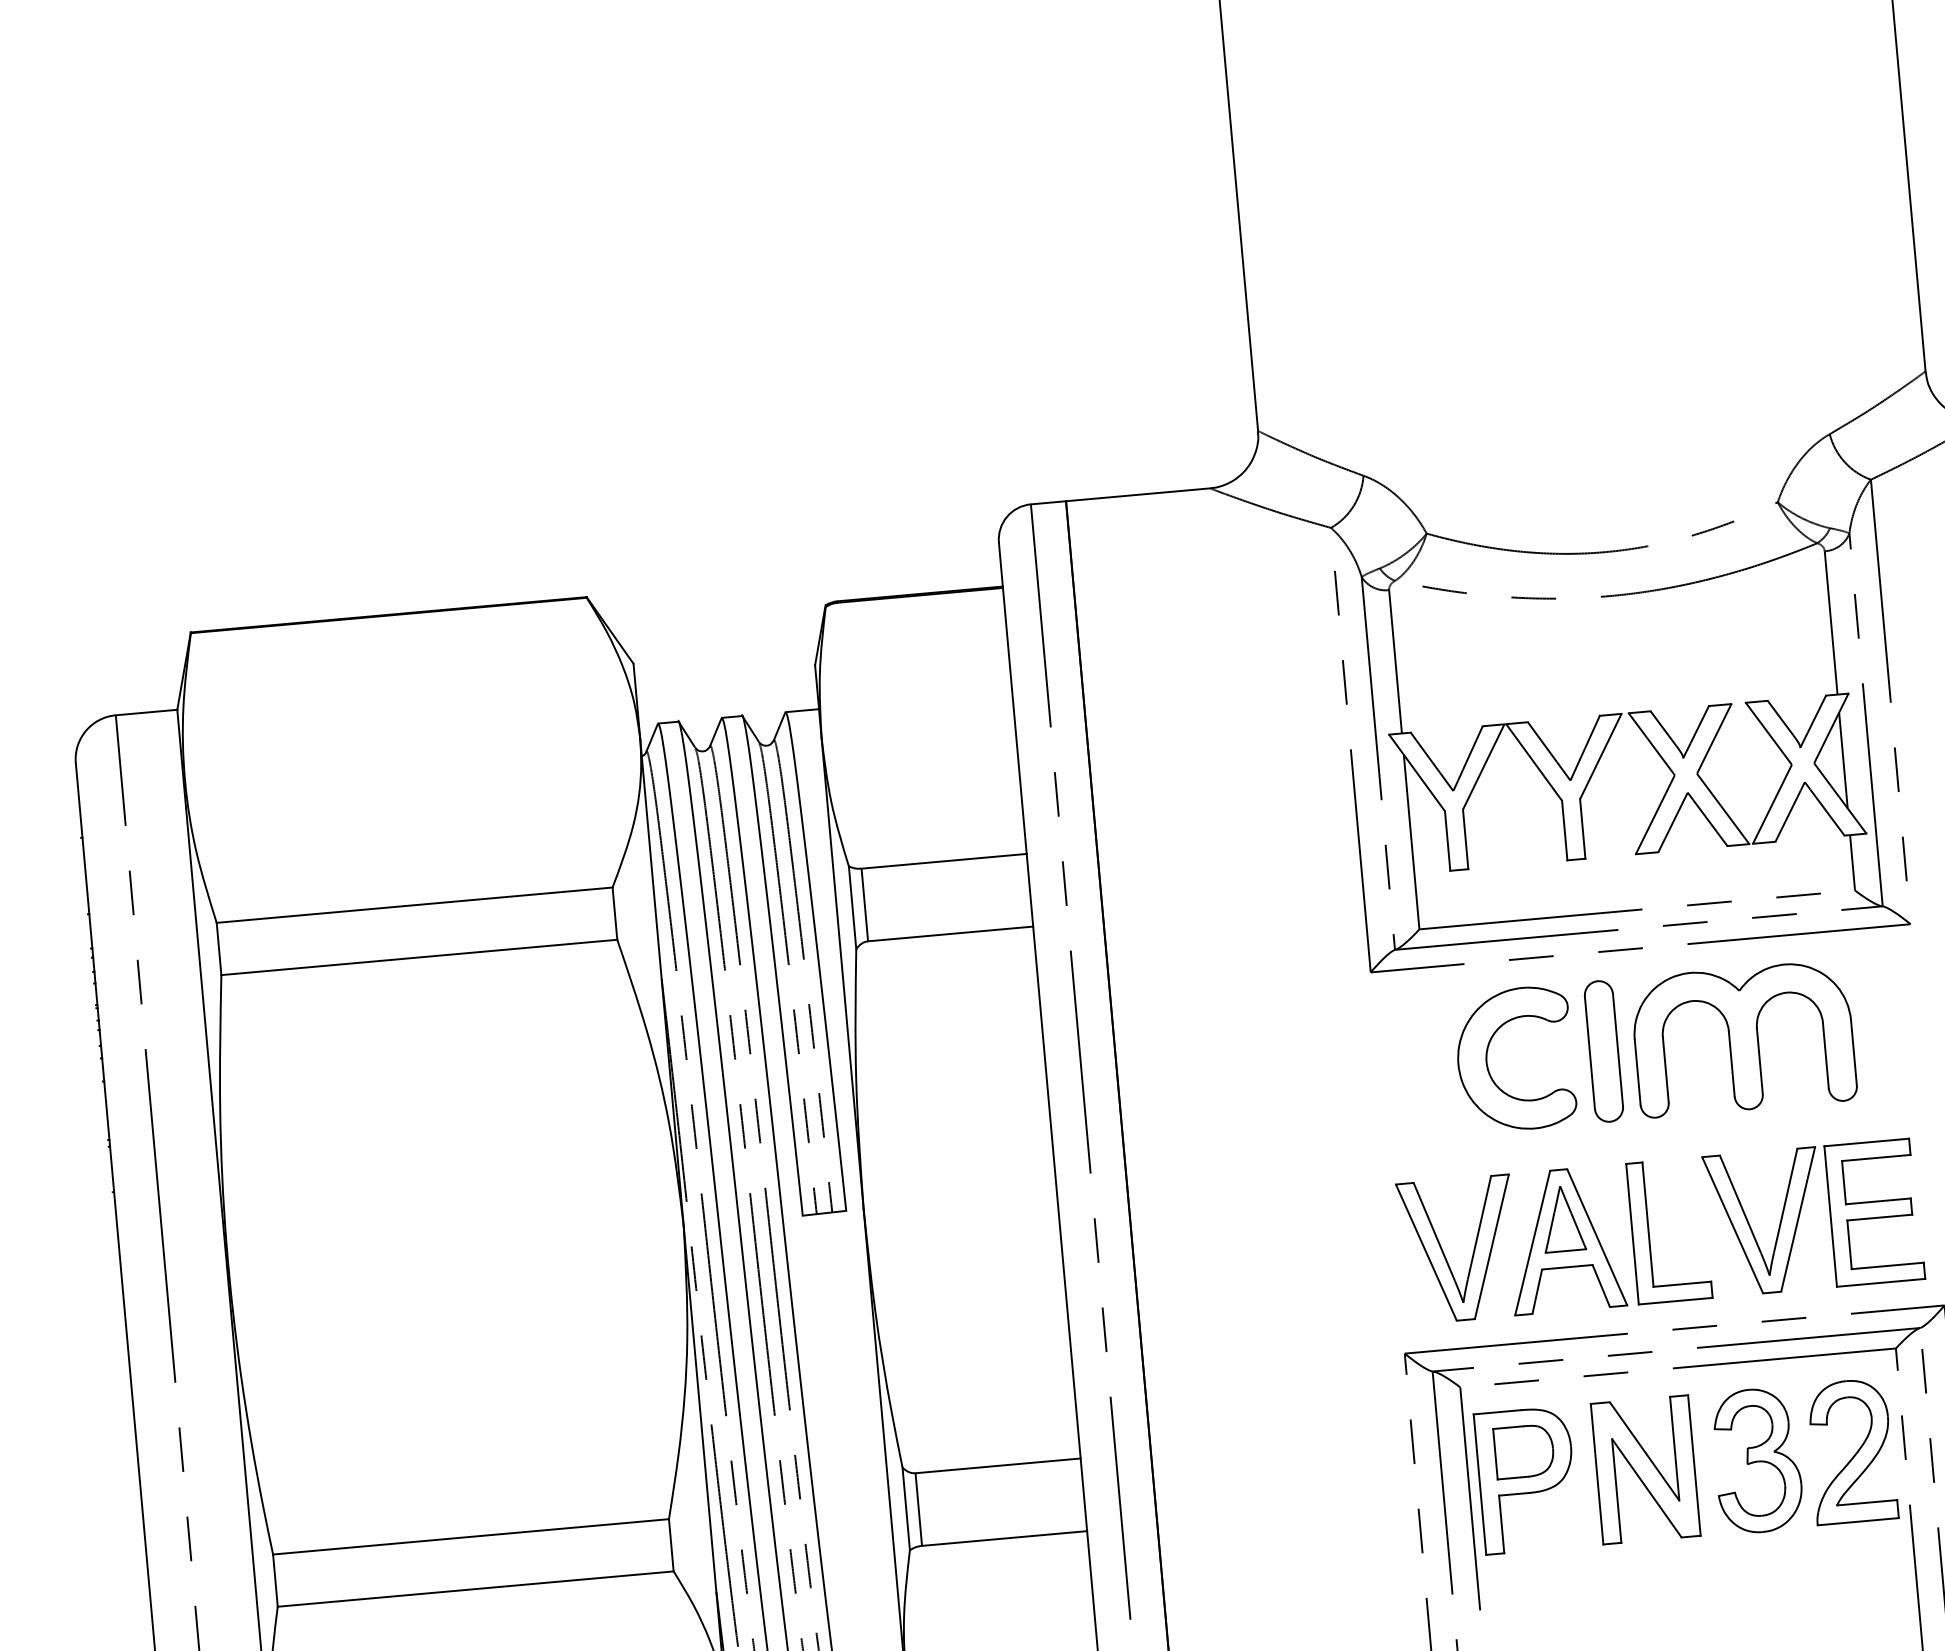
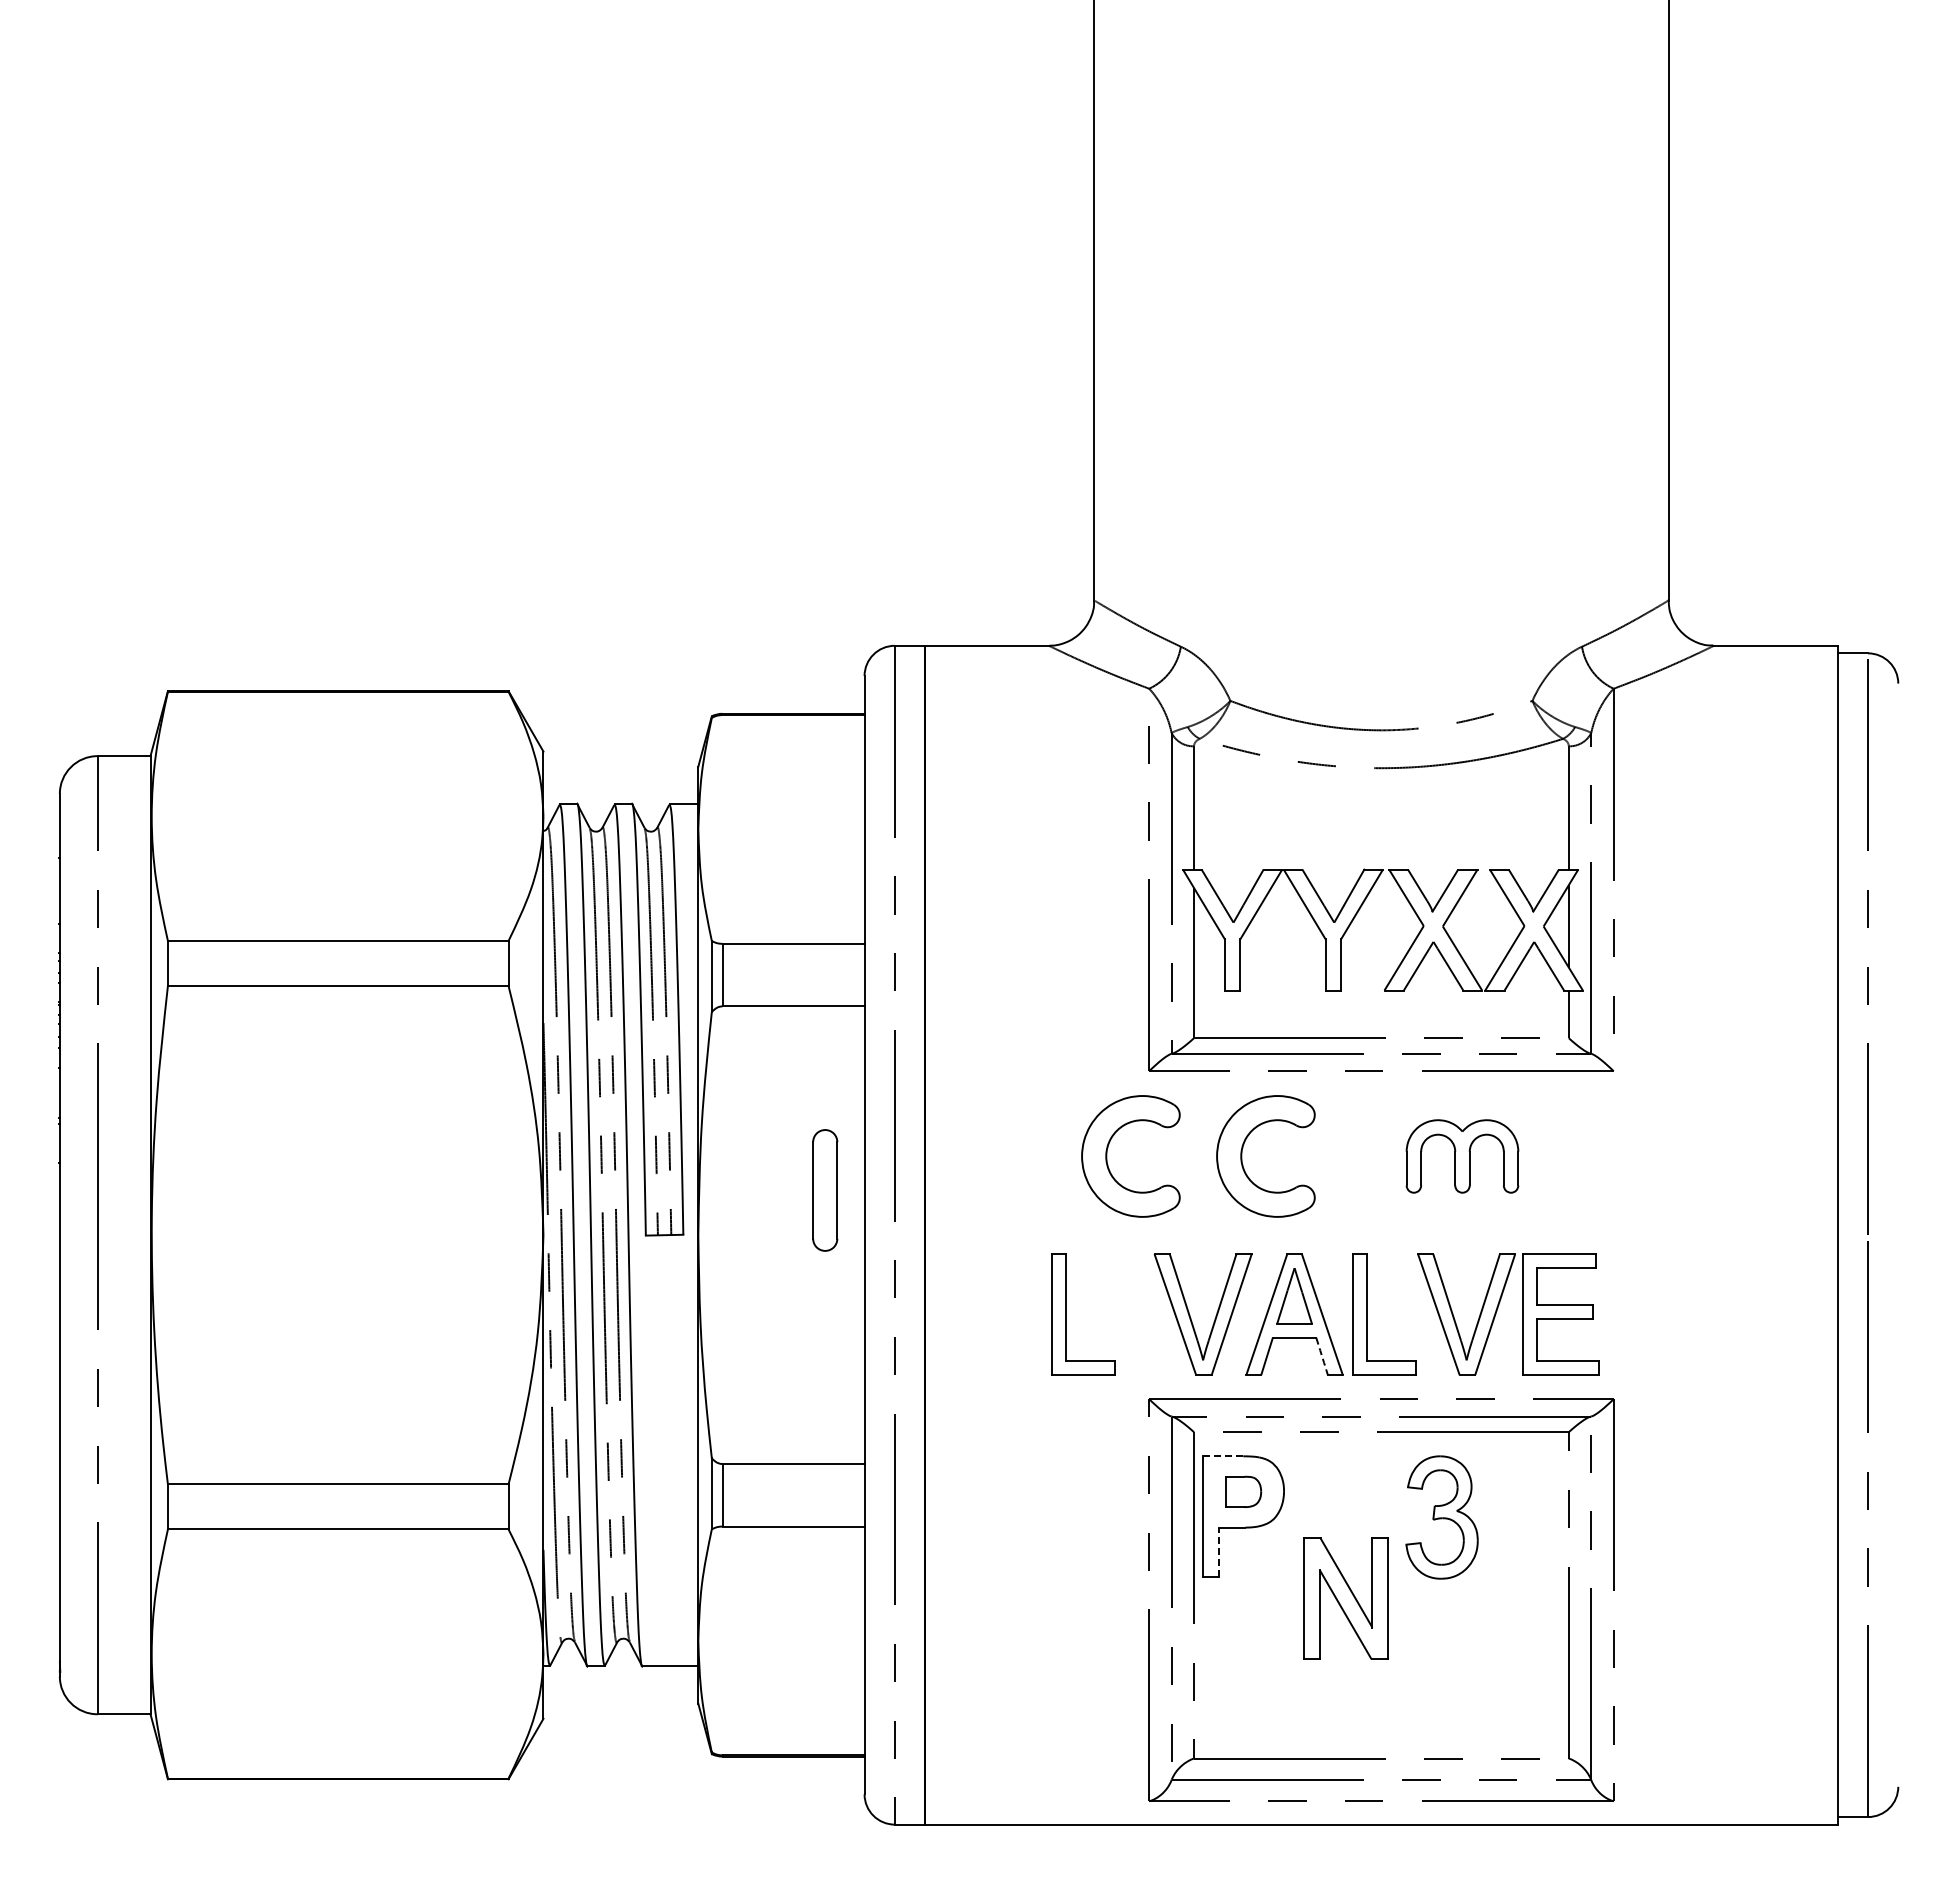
part: (1743, 1039) -> (1462, 1156), size x0.6
part: (1604, 1051) -> (825, 1190), moved
part: (1331, 1075) -> (1107, 1156), added
part: (1299, 1263) -> (1066, 1314), added
line: (1601, 1286) -> (1322, 1356), solid -> dashed
line: (1497, 1412) -> (1223, 1456), solid -> dashed
part: (1523, 1451) -> (1243, 1491), size x0.7
part: (1850, 1451) -> (1522, 1516), removed
part: (1645, 1469) -> (1345, 1598), moved
line: (1501, 1524) -> (1218, 1552), solid -> dashed

